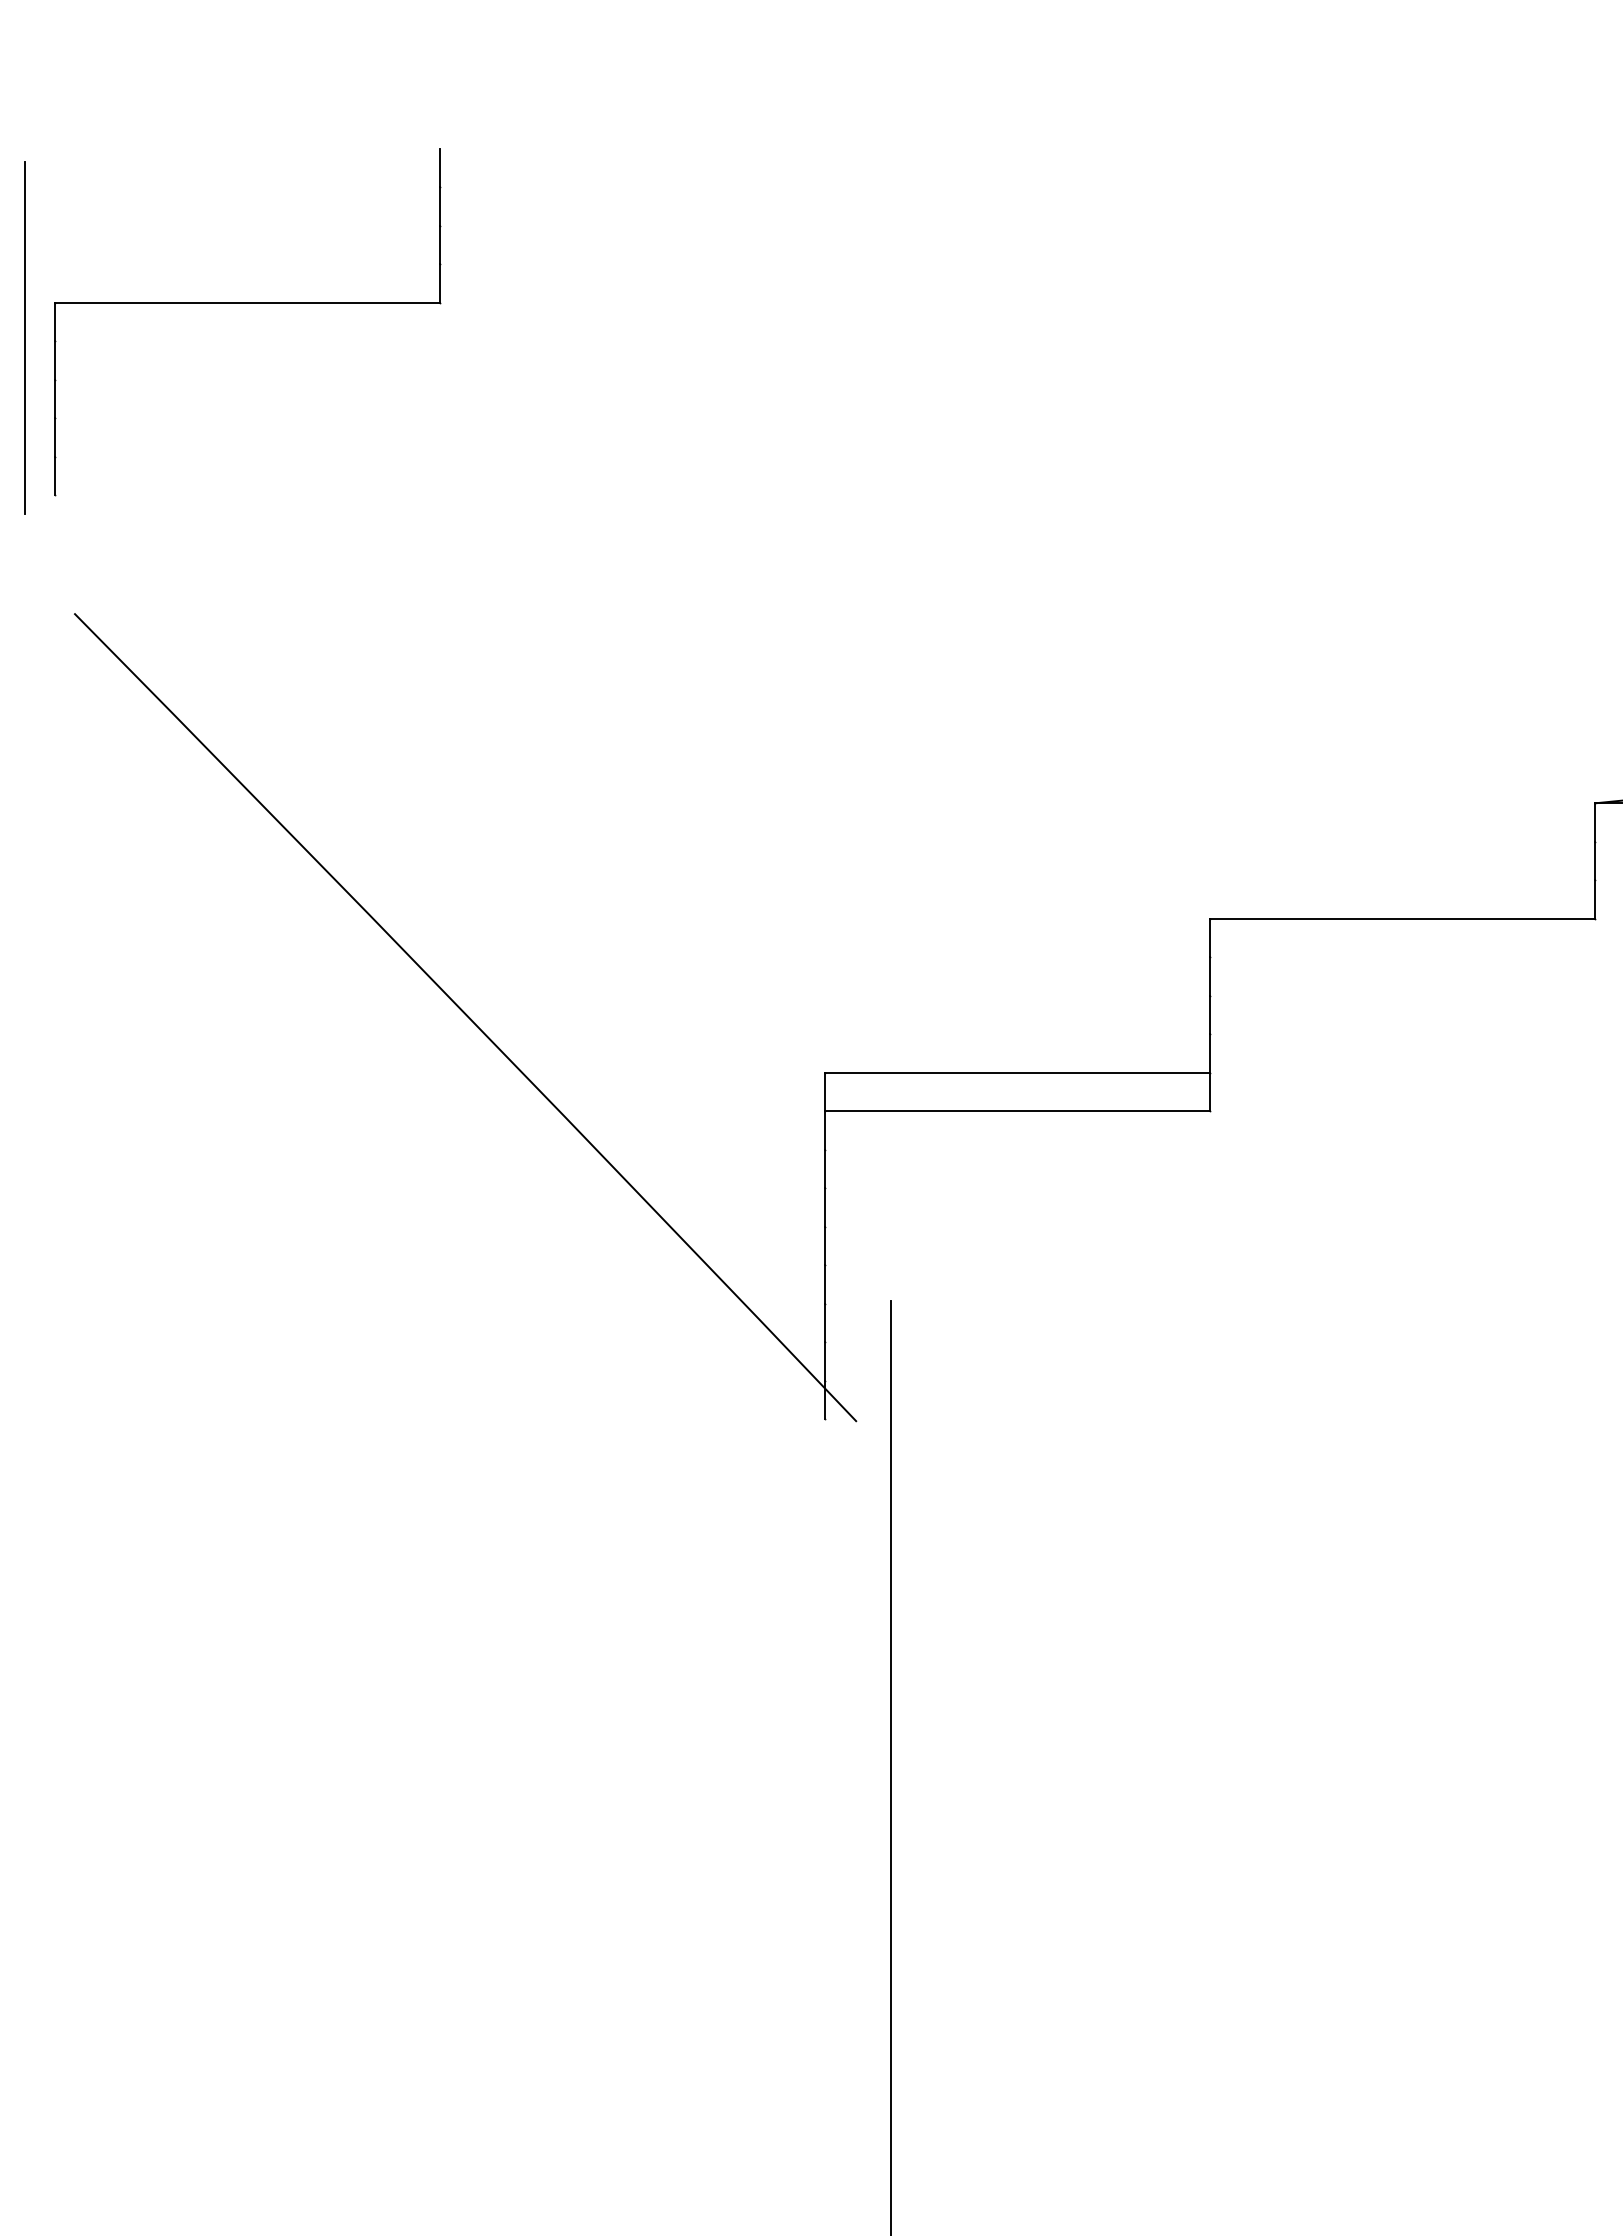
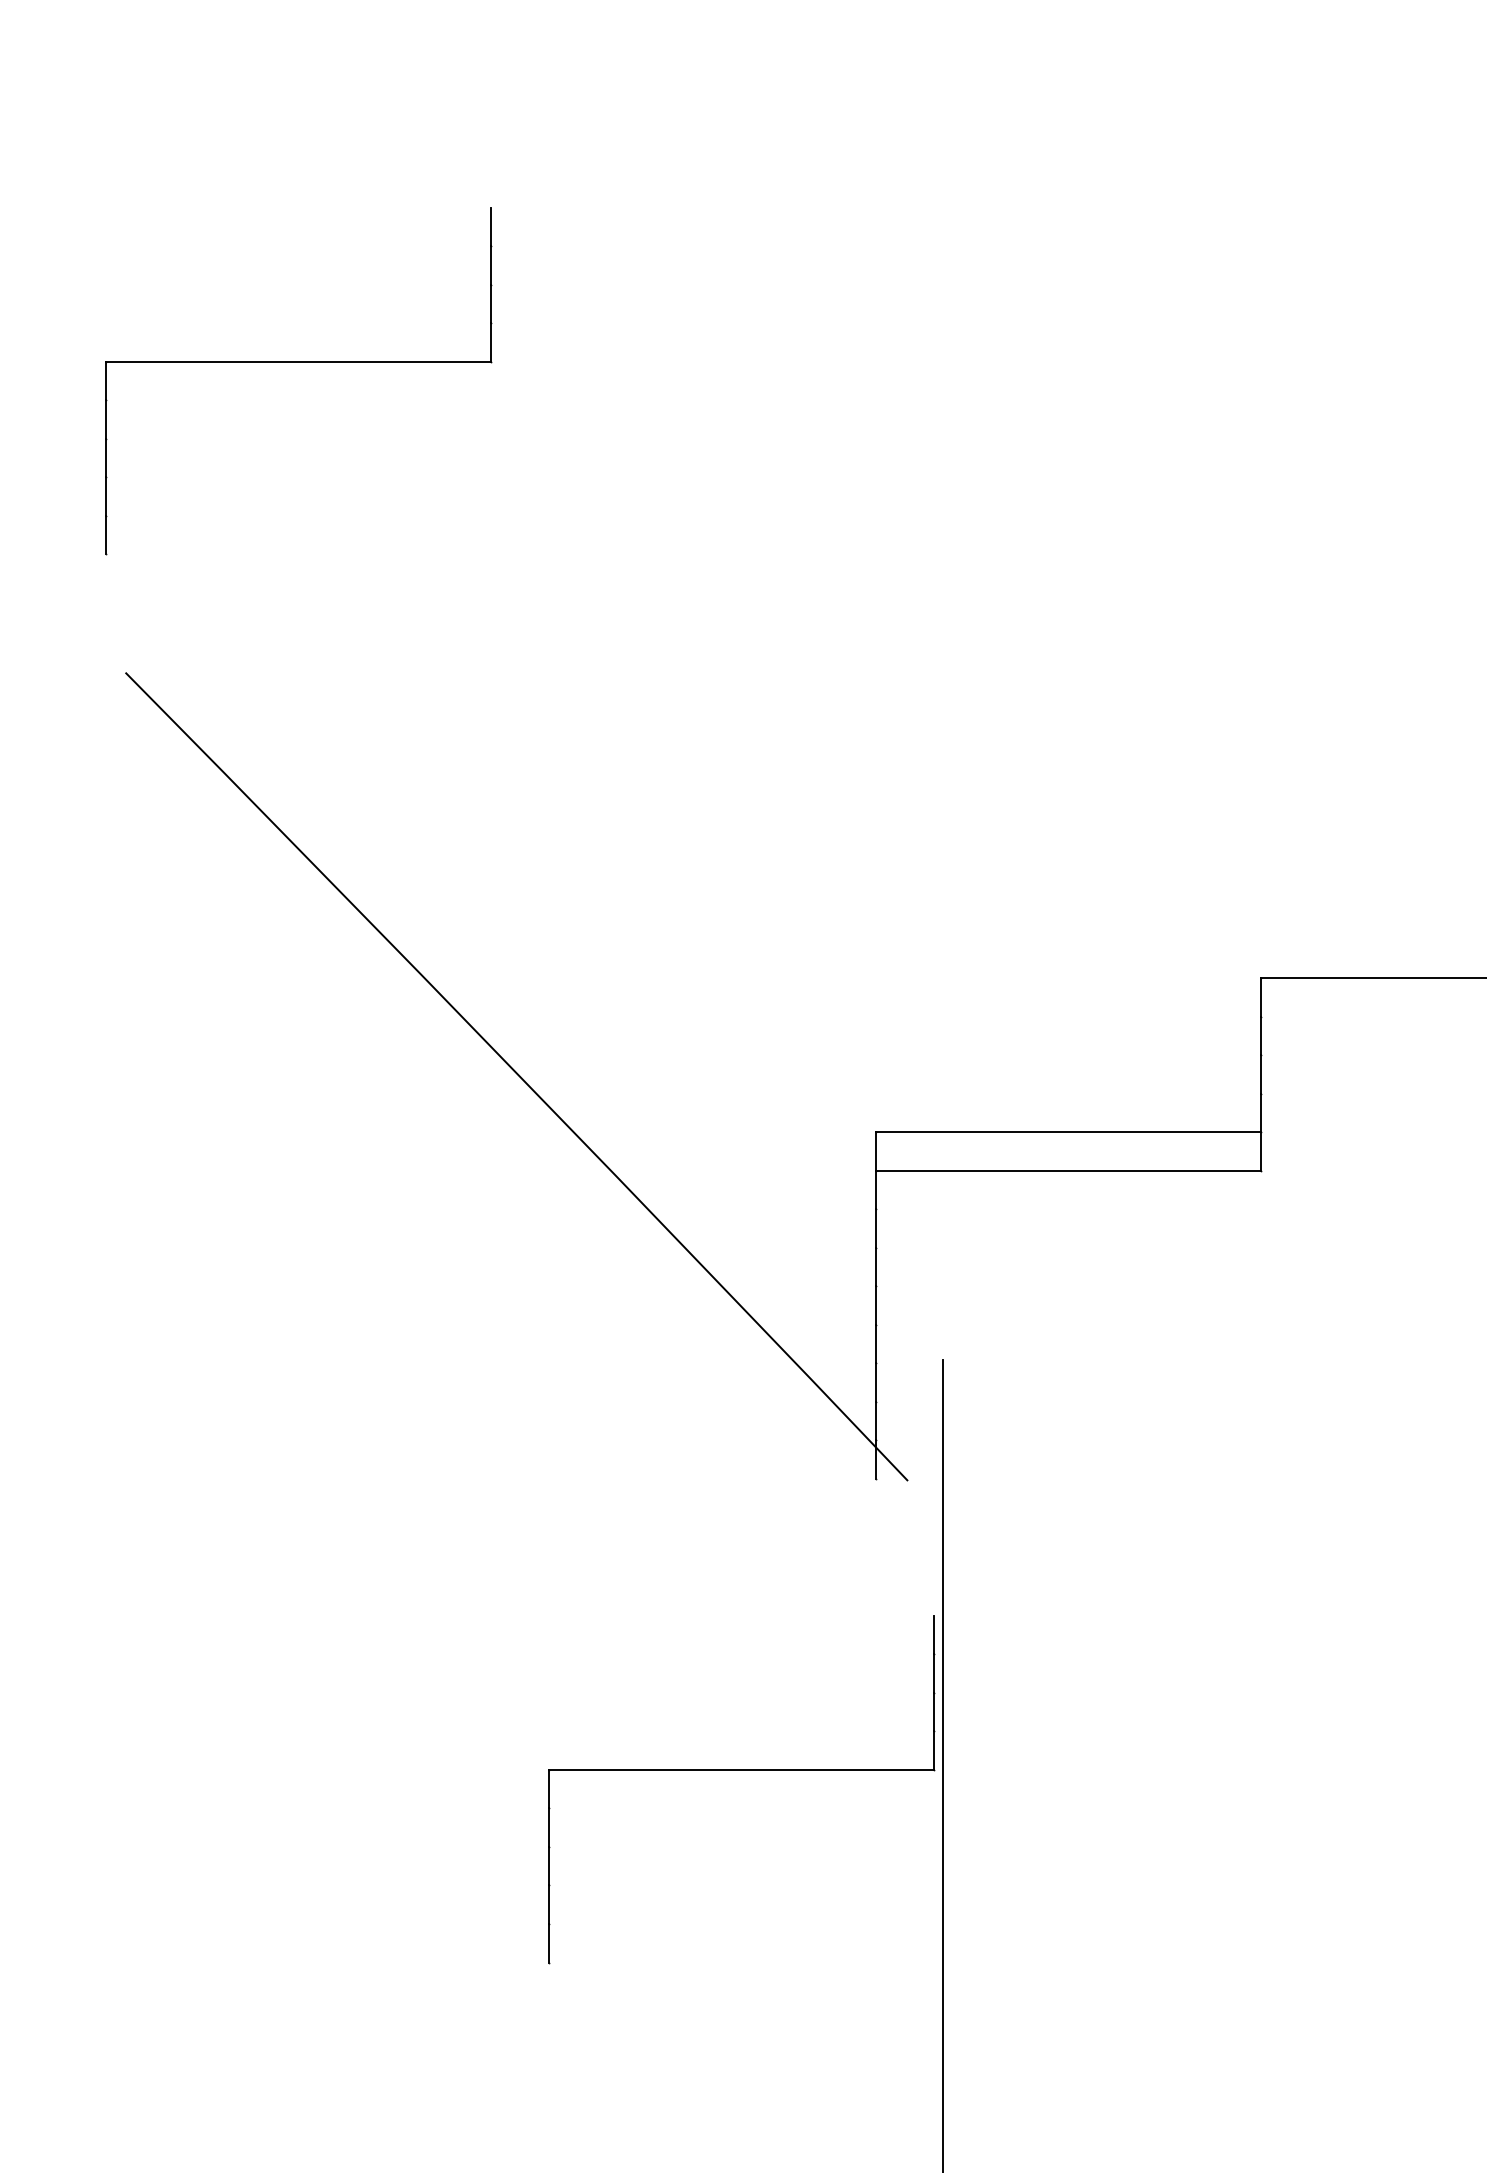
line: (25, 338) -> (76, 397), removed
part: (690, 1711) -> (741, 1770), added

